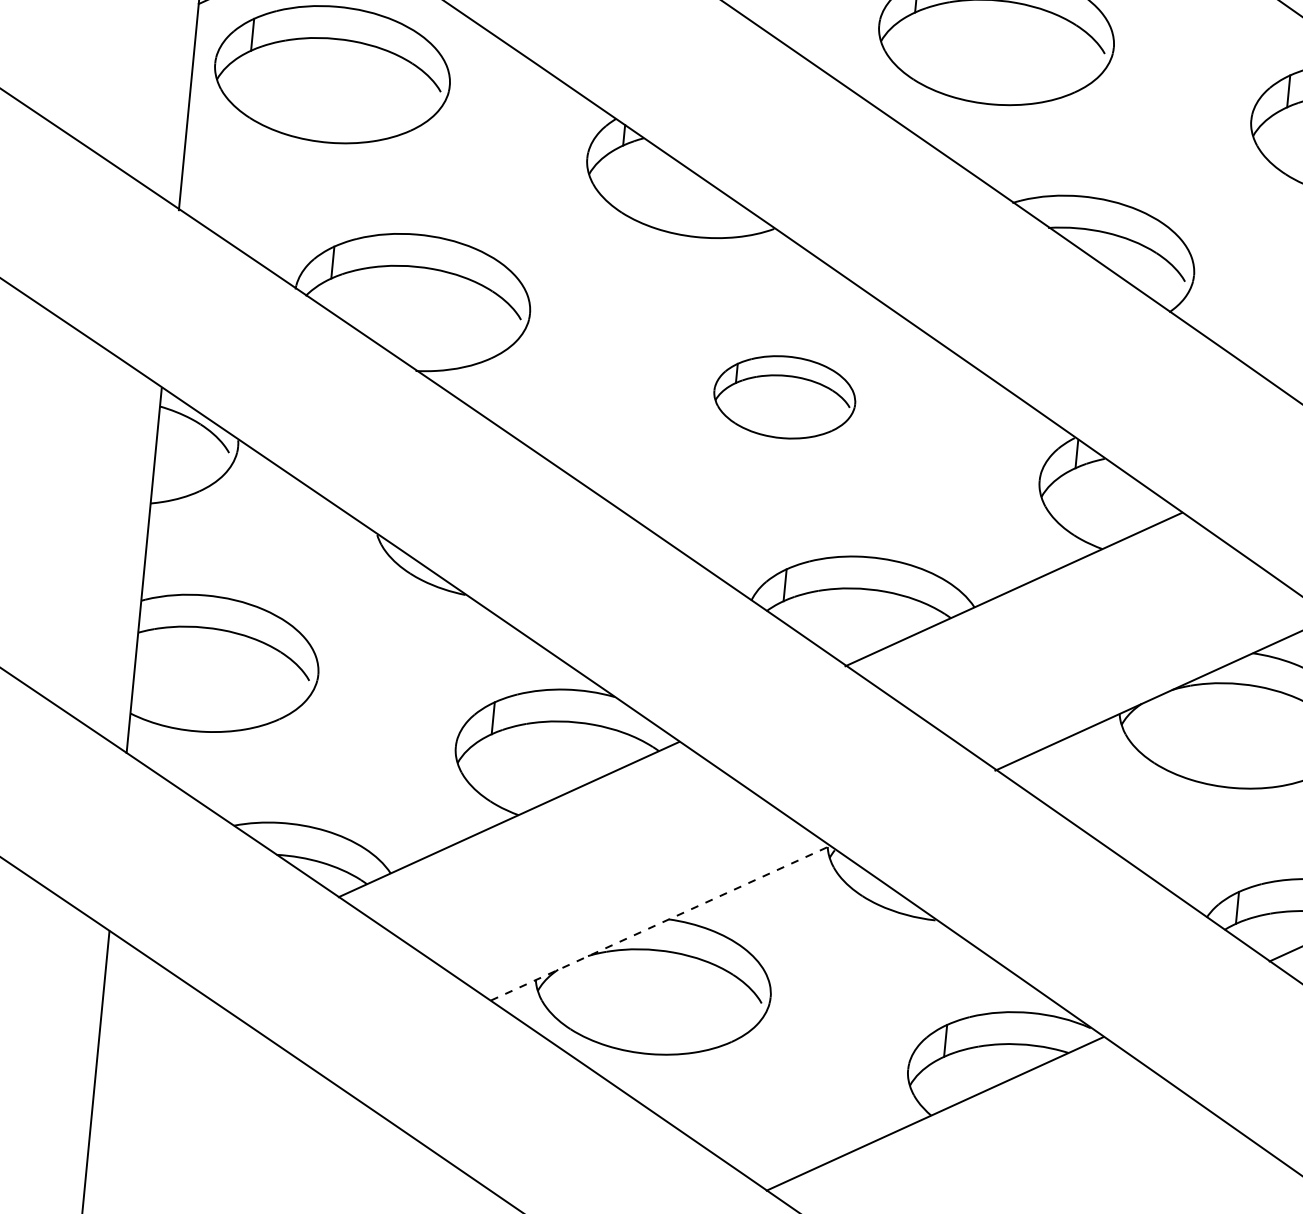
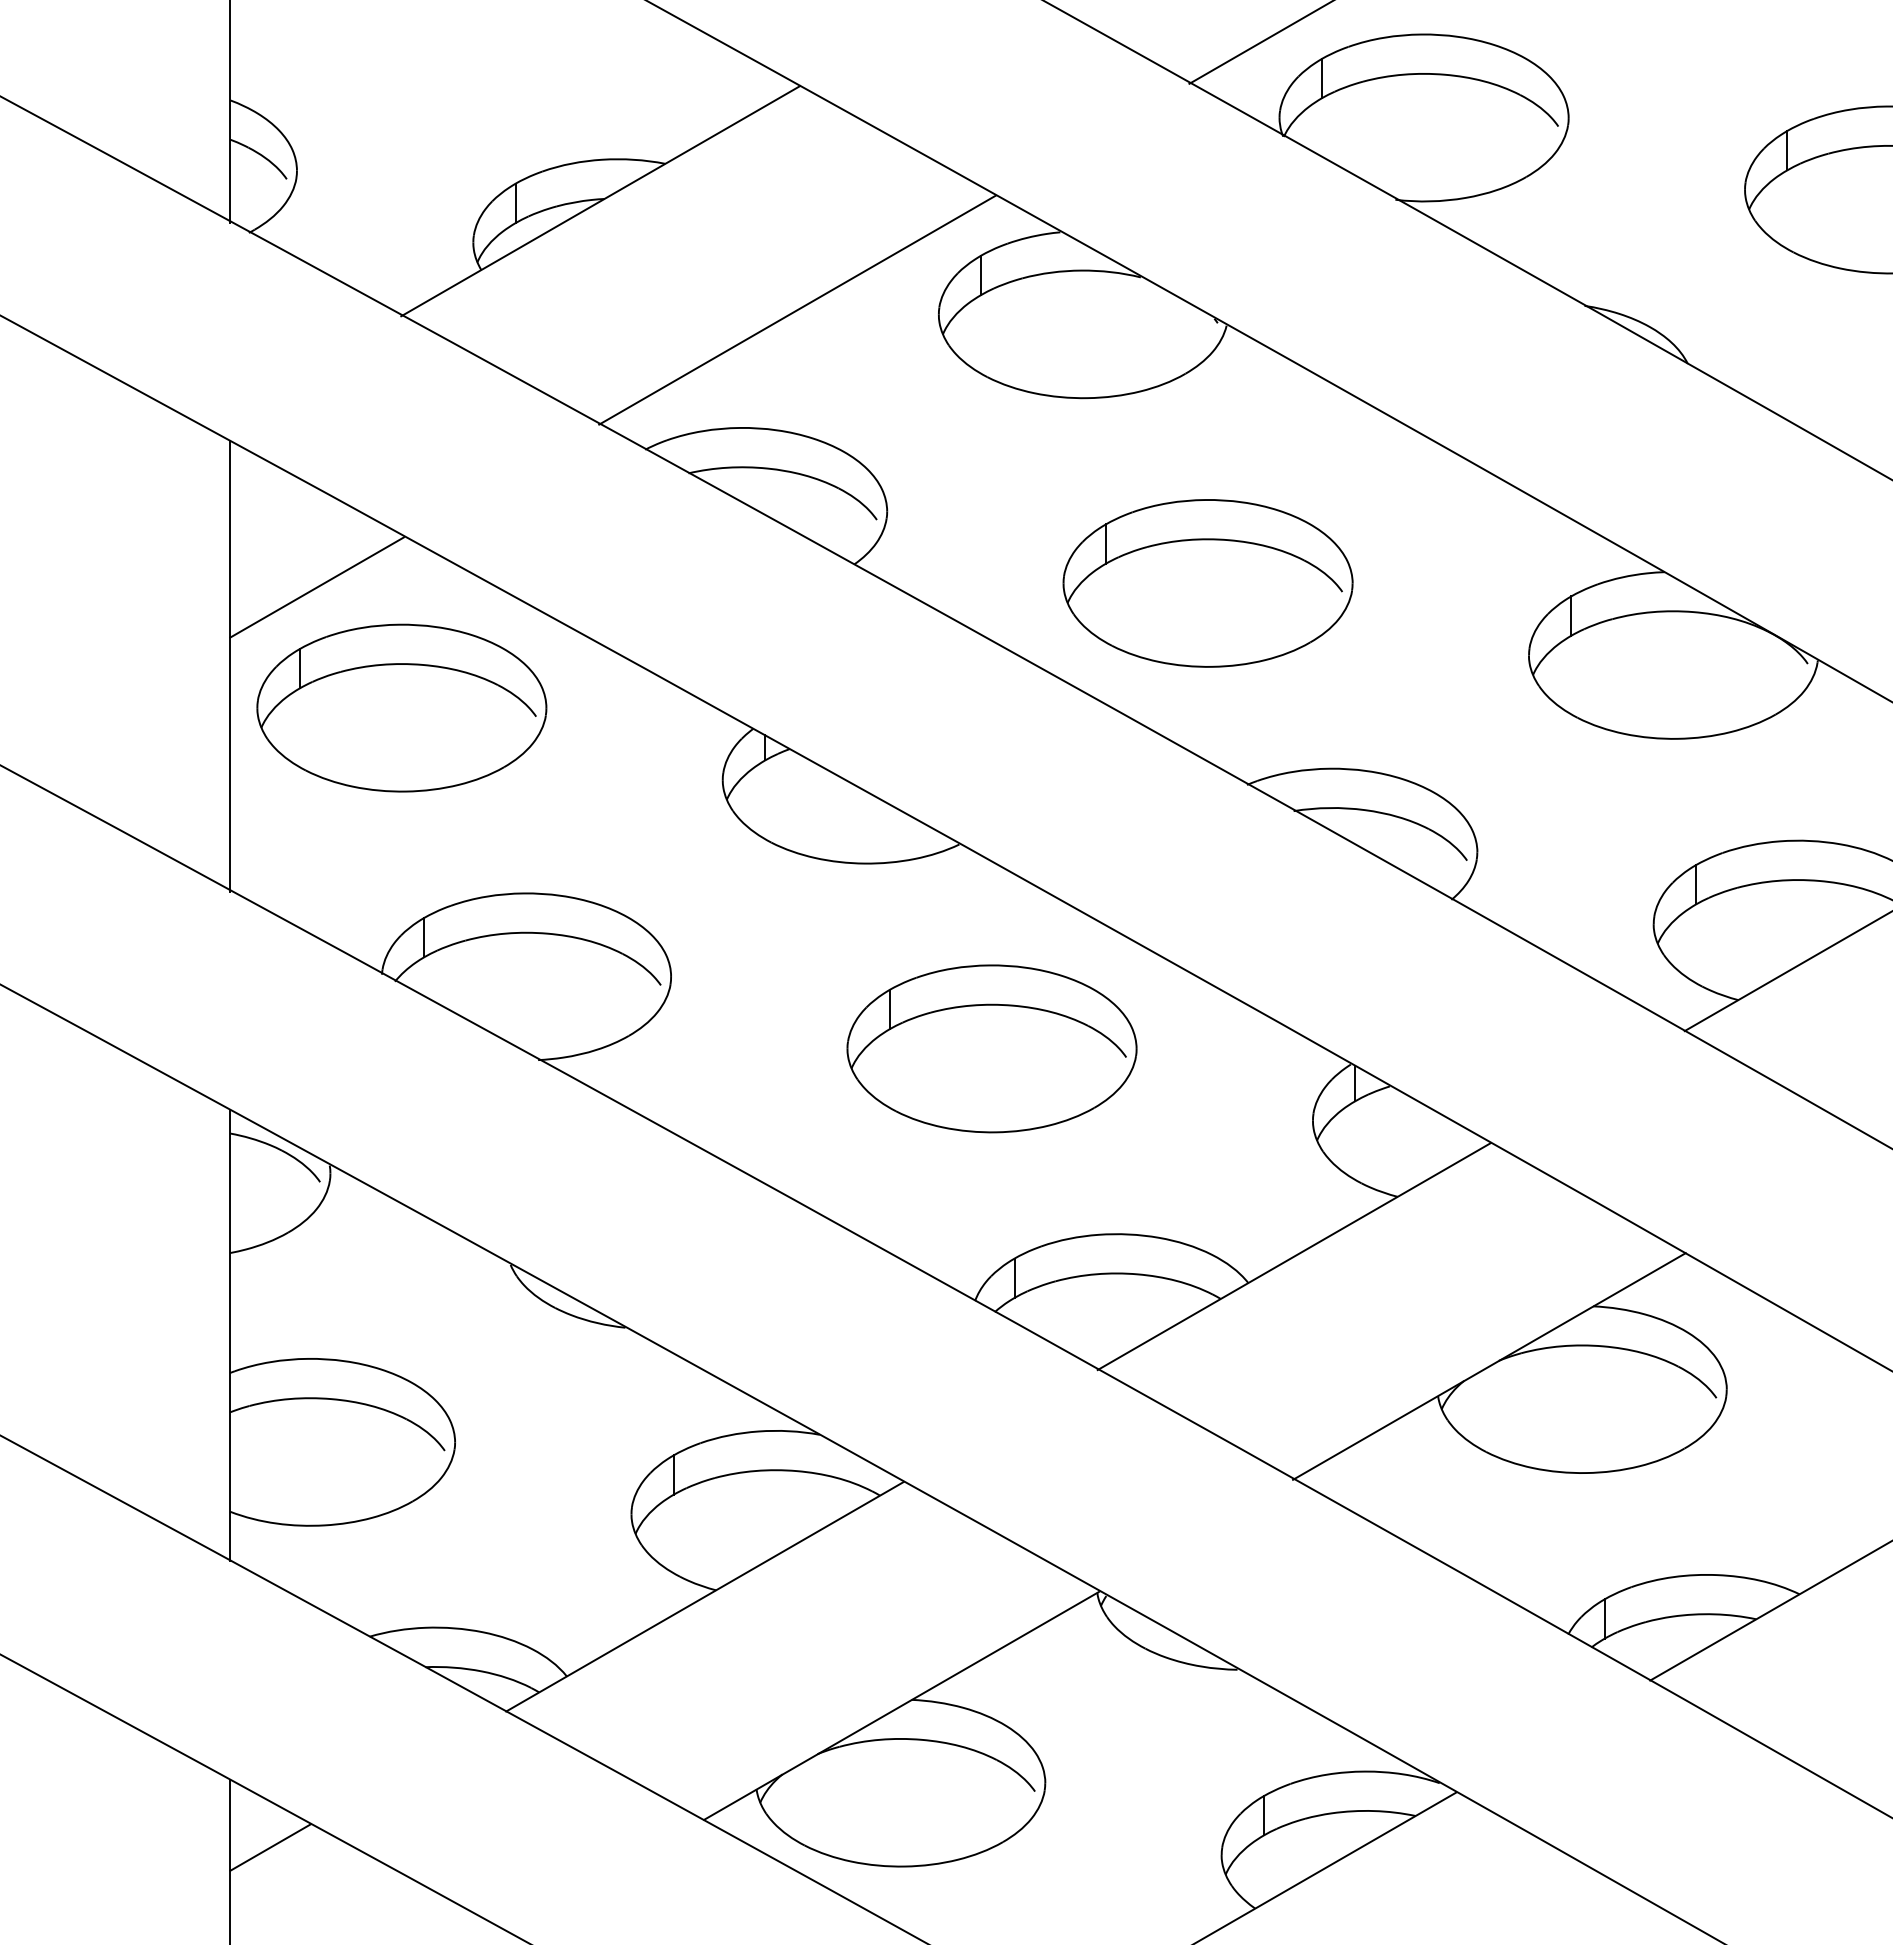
part: (784, 396) -> (991, 1048), size x1.67
line: (660, 923) -> (901, 1705), dashed -> solid
line: (136, 989) -> (270, 1847), added

